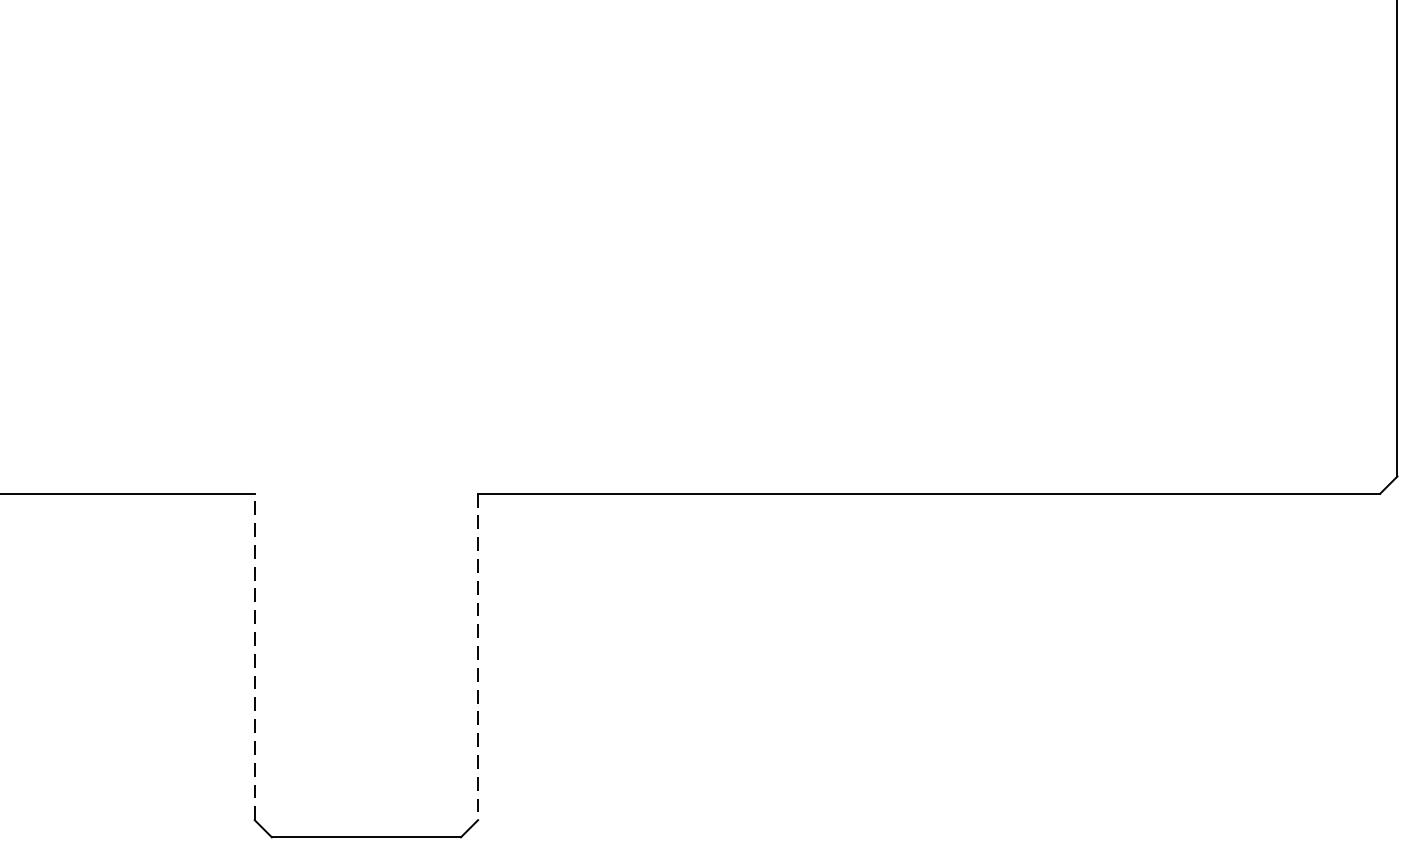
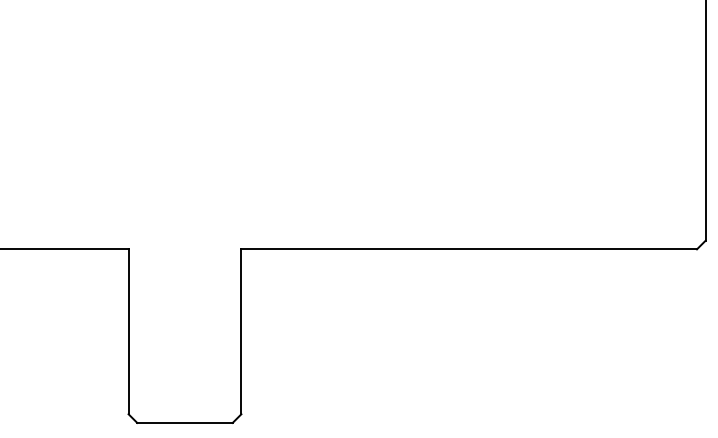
line: (254, 656) -> (128, 331), dashed -> solid
line: (478, 658) -> (241, 332), dashed -> solid

